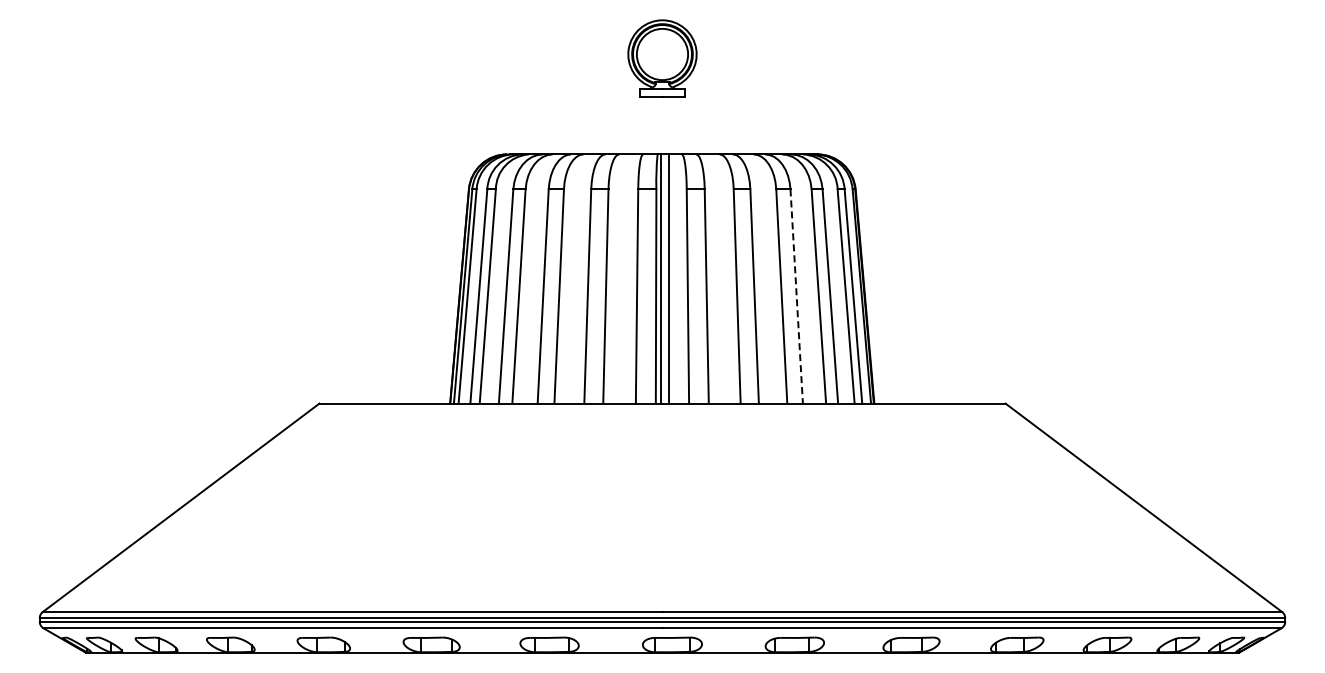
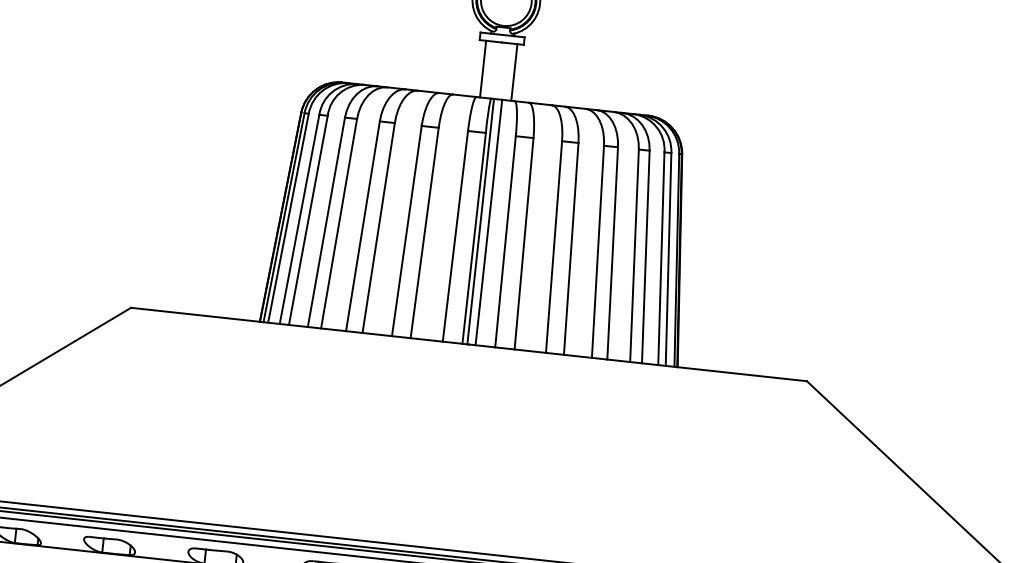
line: (646, 125) -> (483, 68), added
line: (678, 125) -> (514, 72), added
line: (796, 297) -> (612, 254), dashed -> solid

